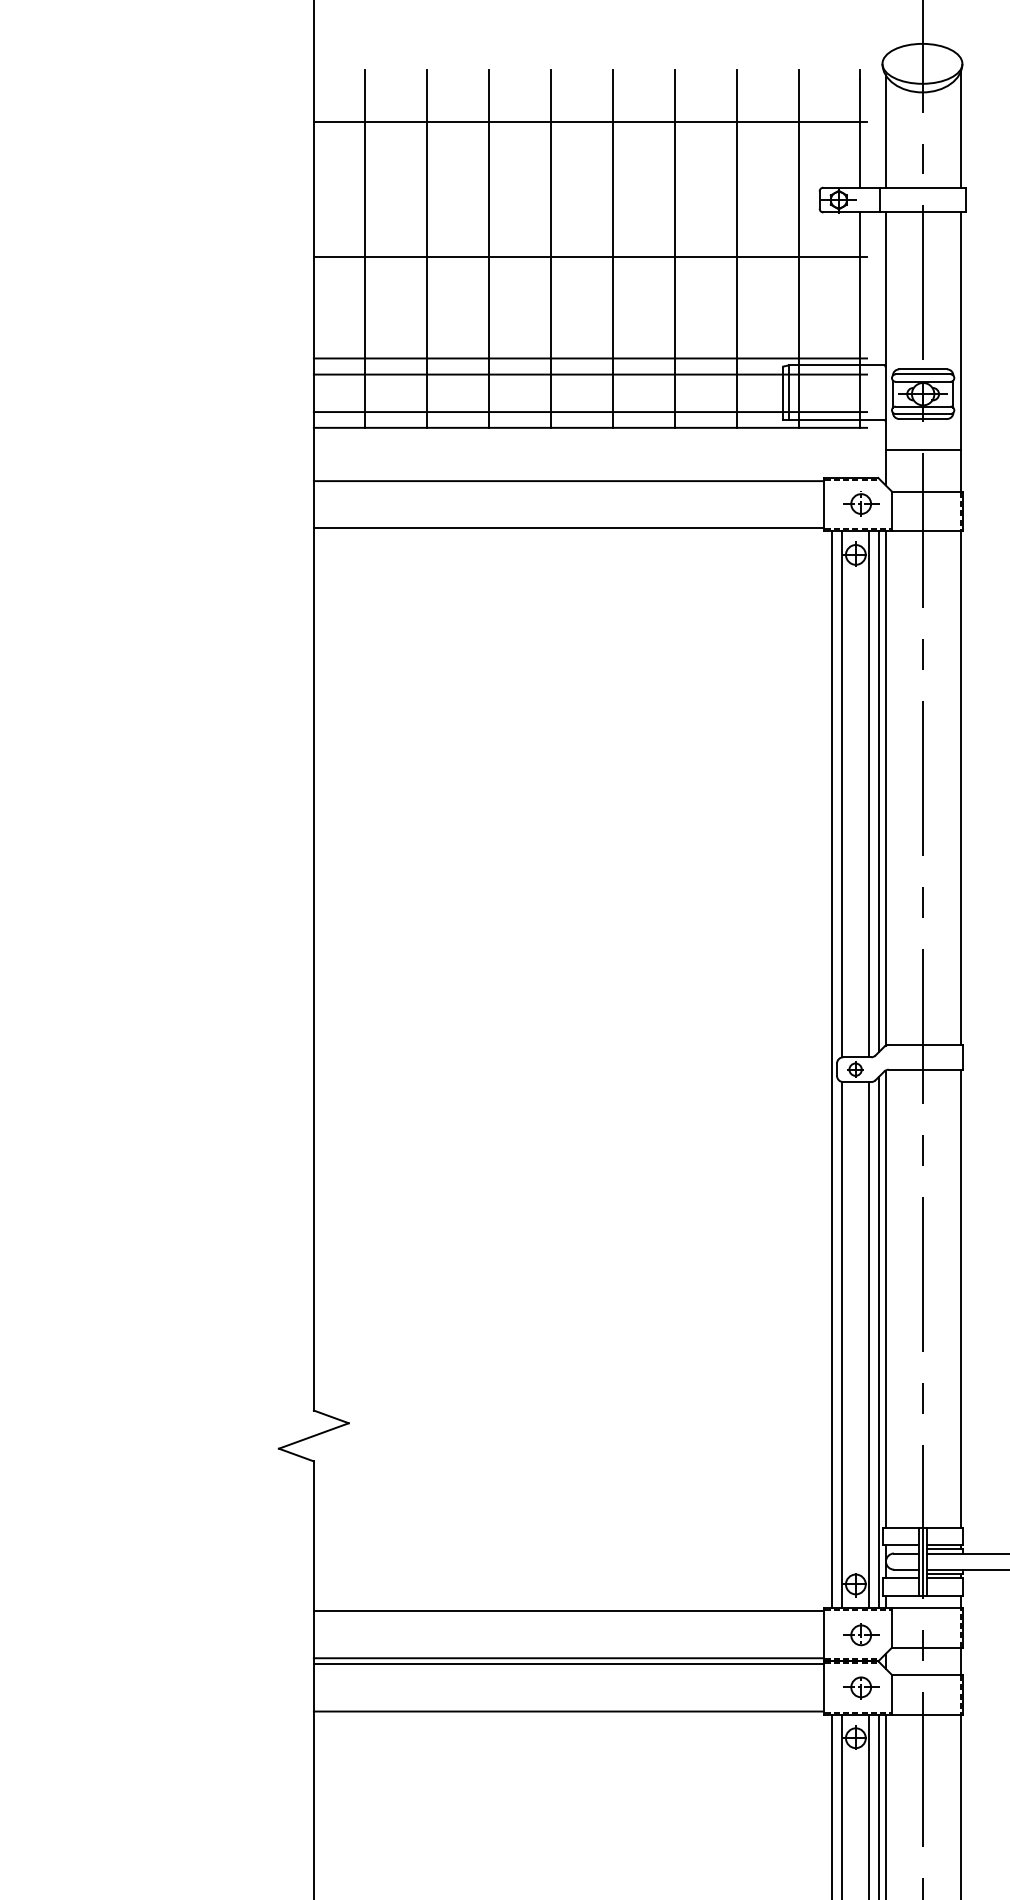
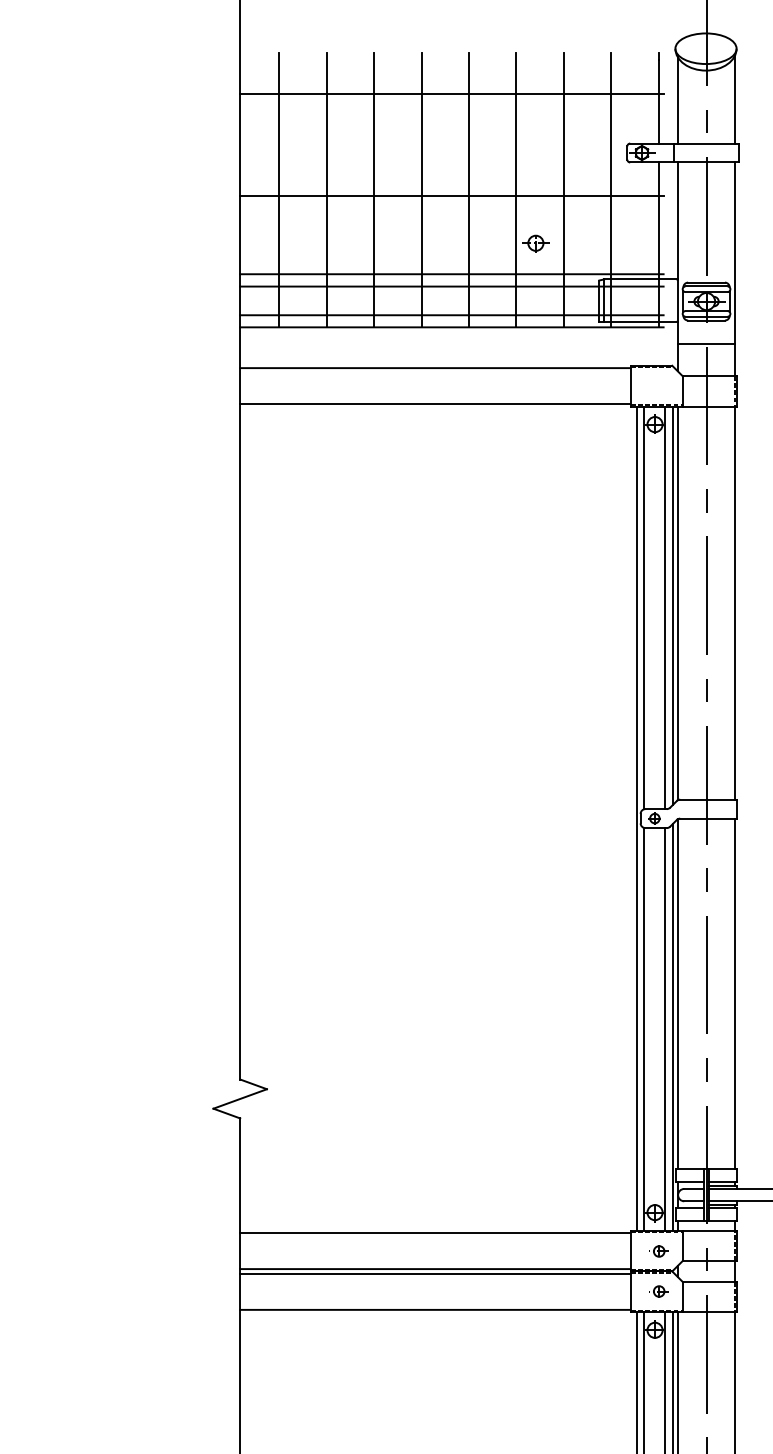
part: (861, 503) -> (536, 242), moved
part: (861, 1634) -> (659, 1250), size x0.7
part: (861, 1687) -> (659, 1291), size x0.7

